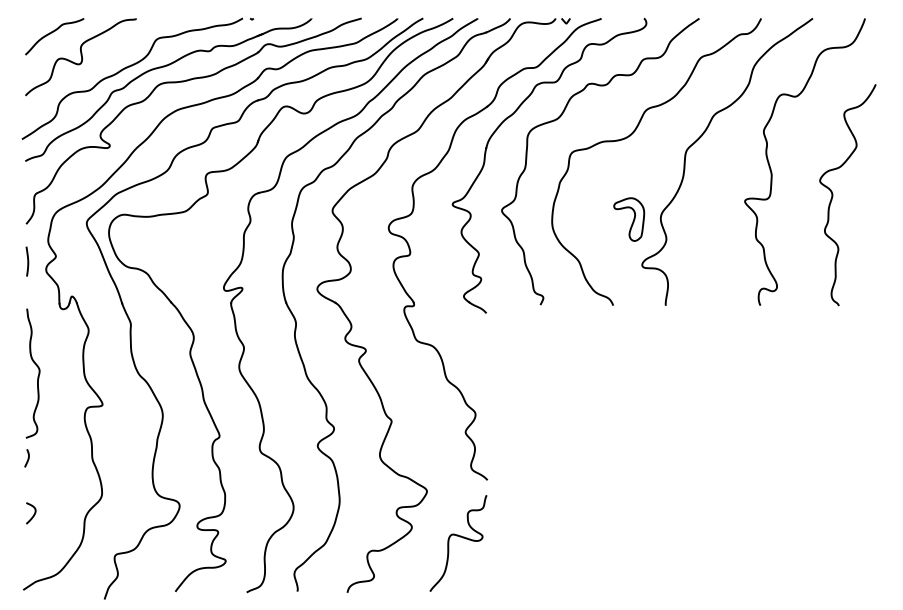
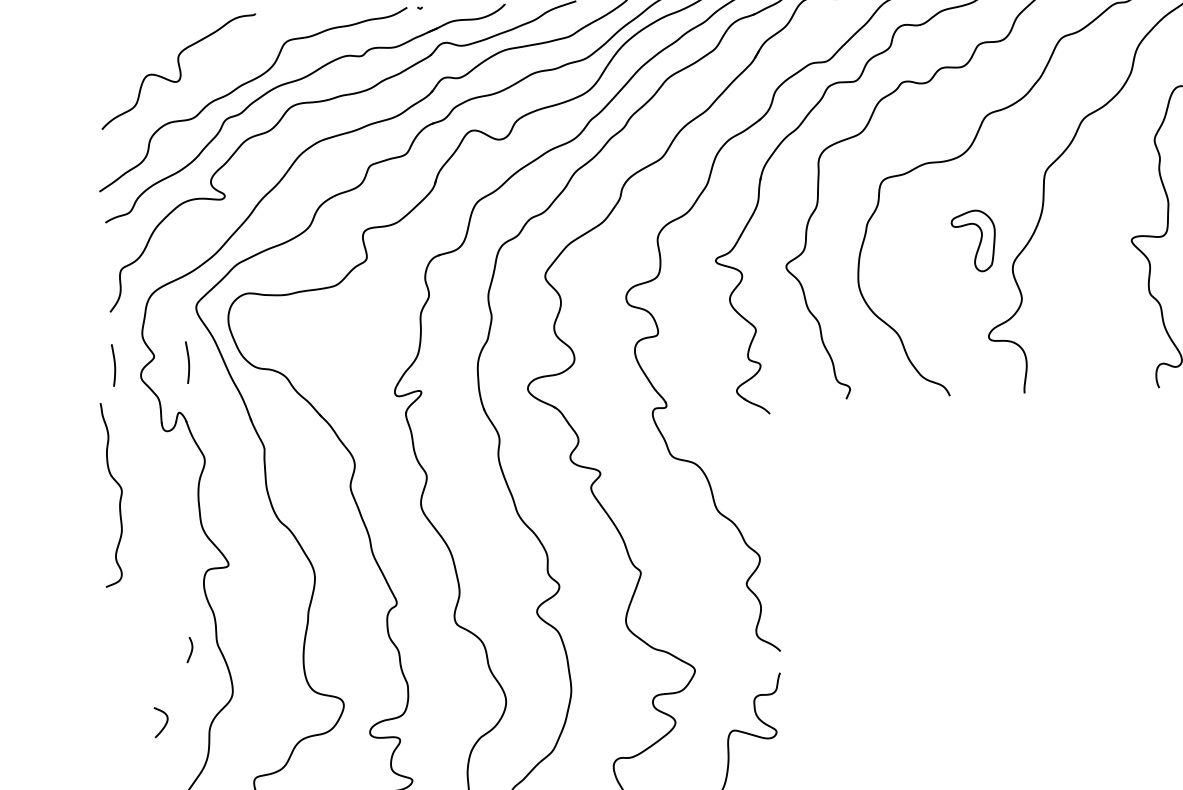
curve: (52, 33) -> (137, 39), removed
part: (629, 219) -> (974, 241), moved
curve: (79, 261) -> (187, 362), added
curve: (37, 376) -> (119, 499), moved
curve: (27, 458) -> (190, 650), moved
curve: (33, 514) -> (164, 723), moved

